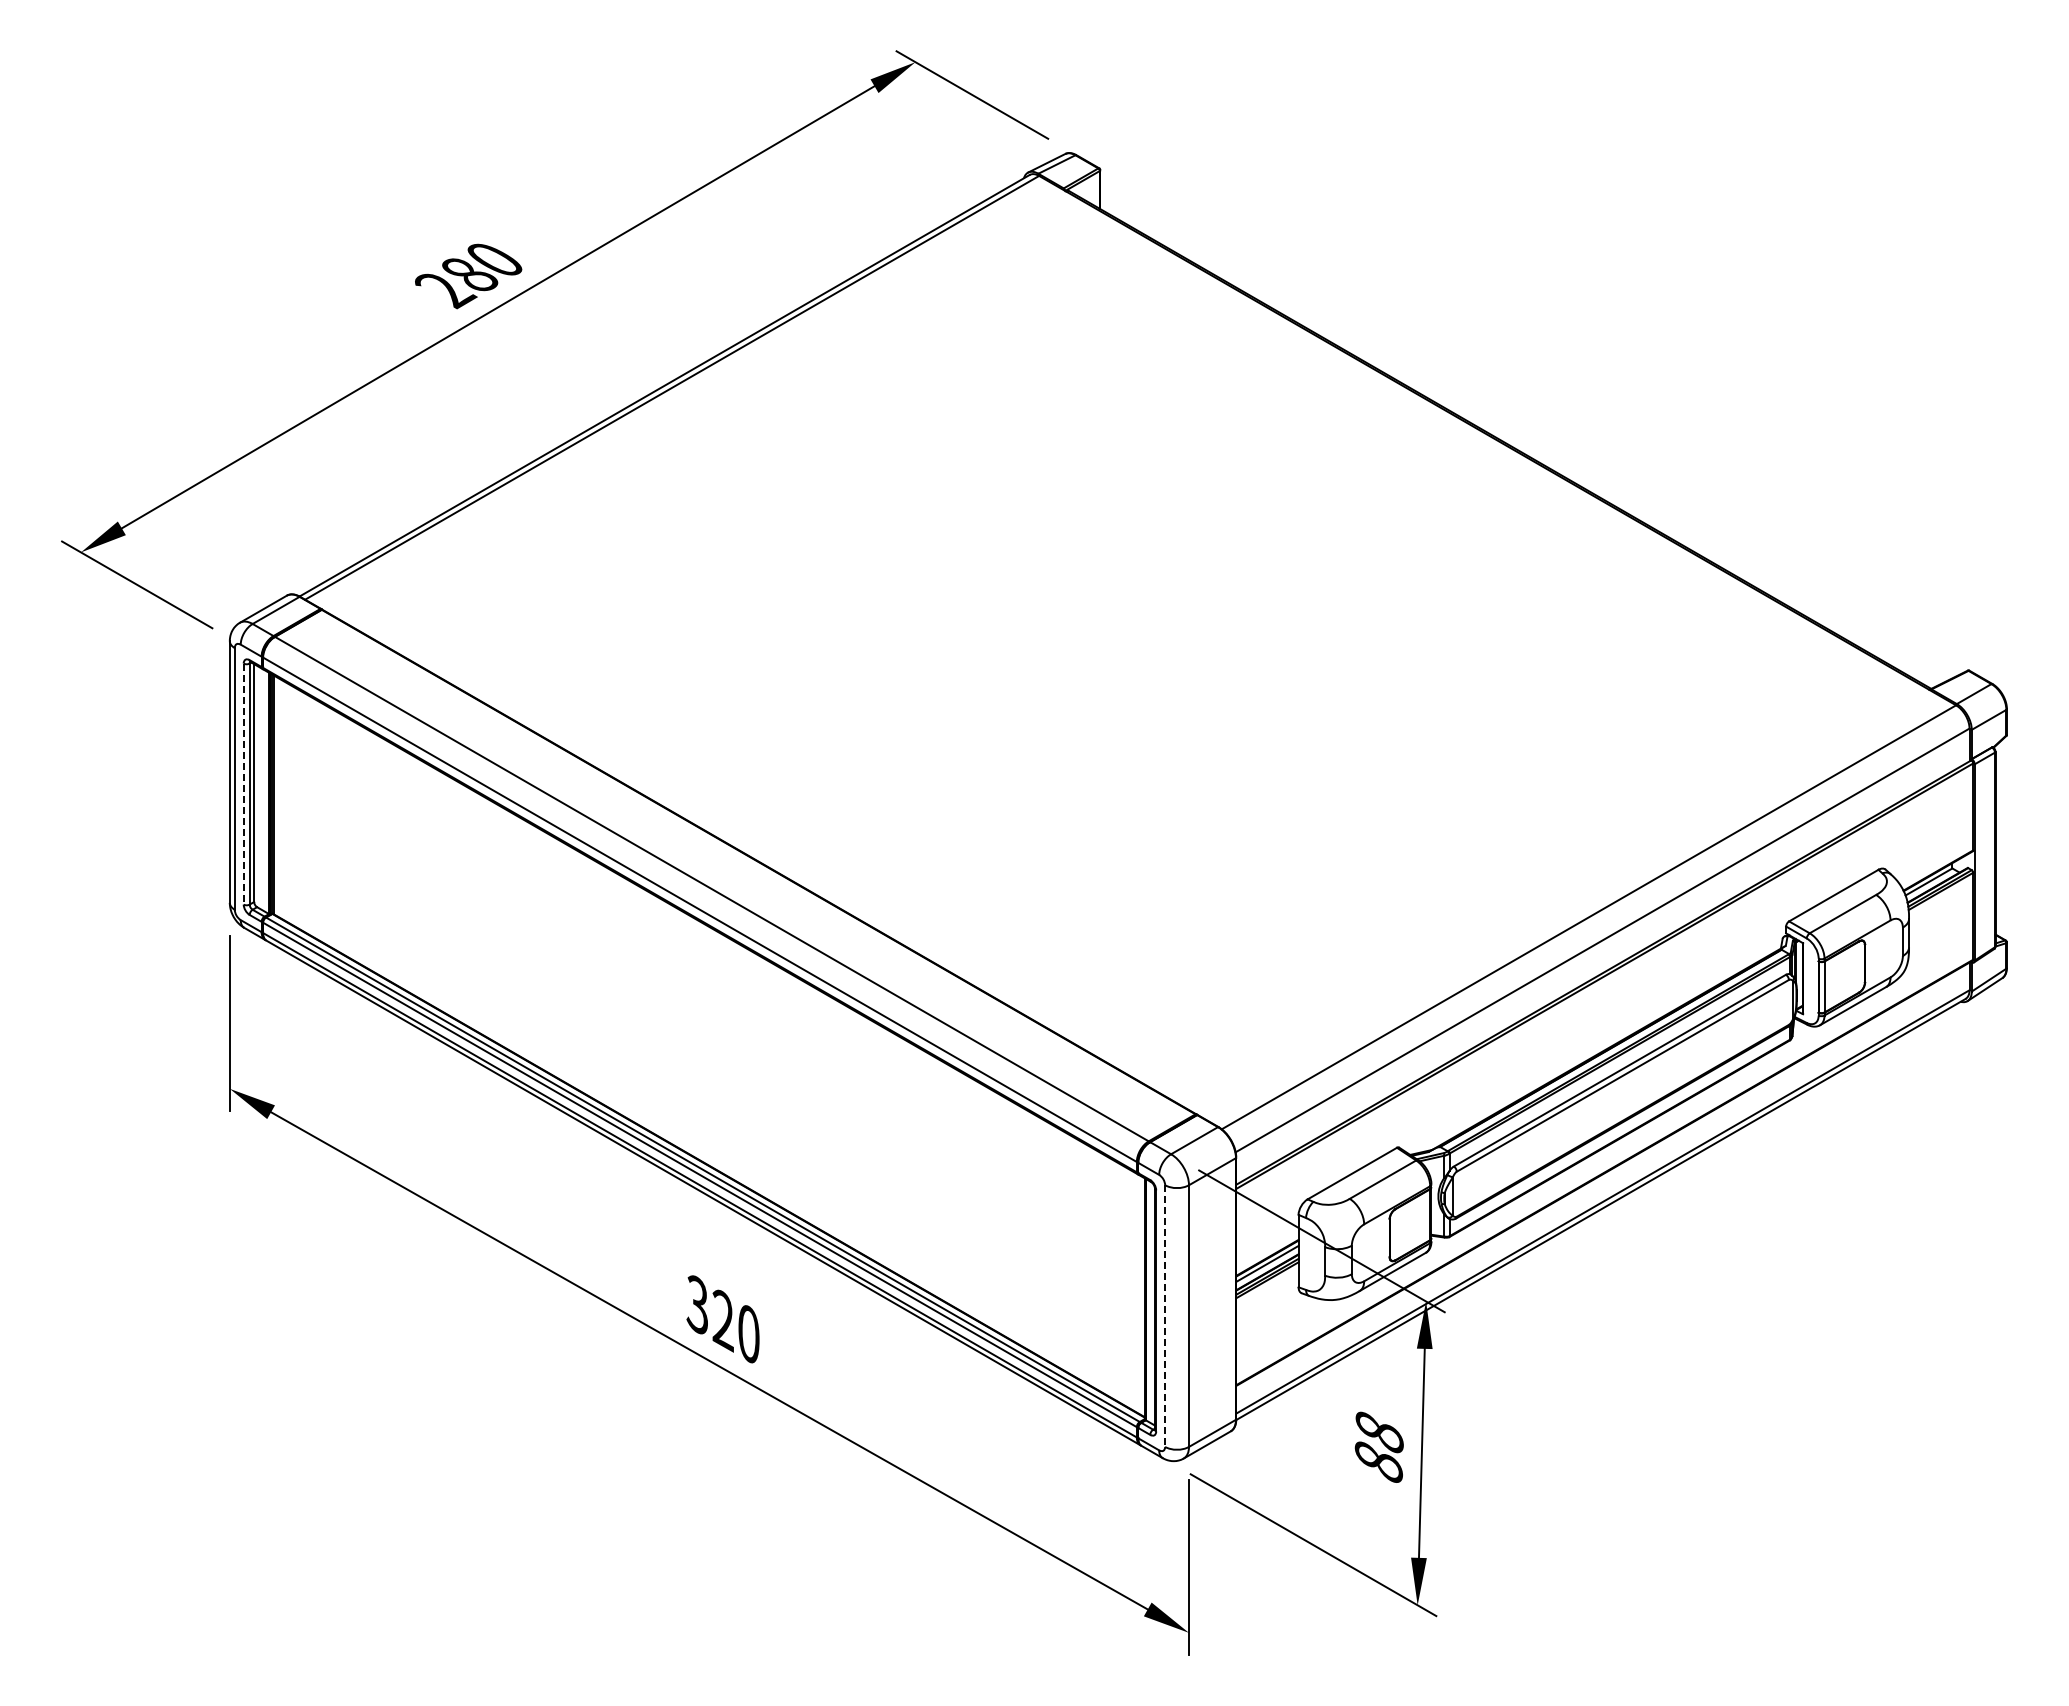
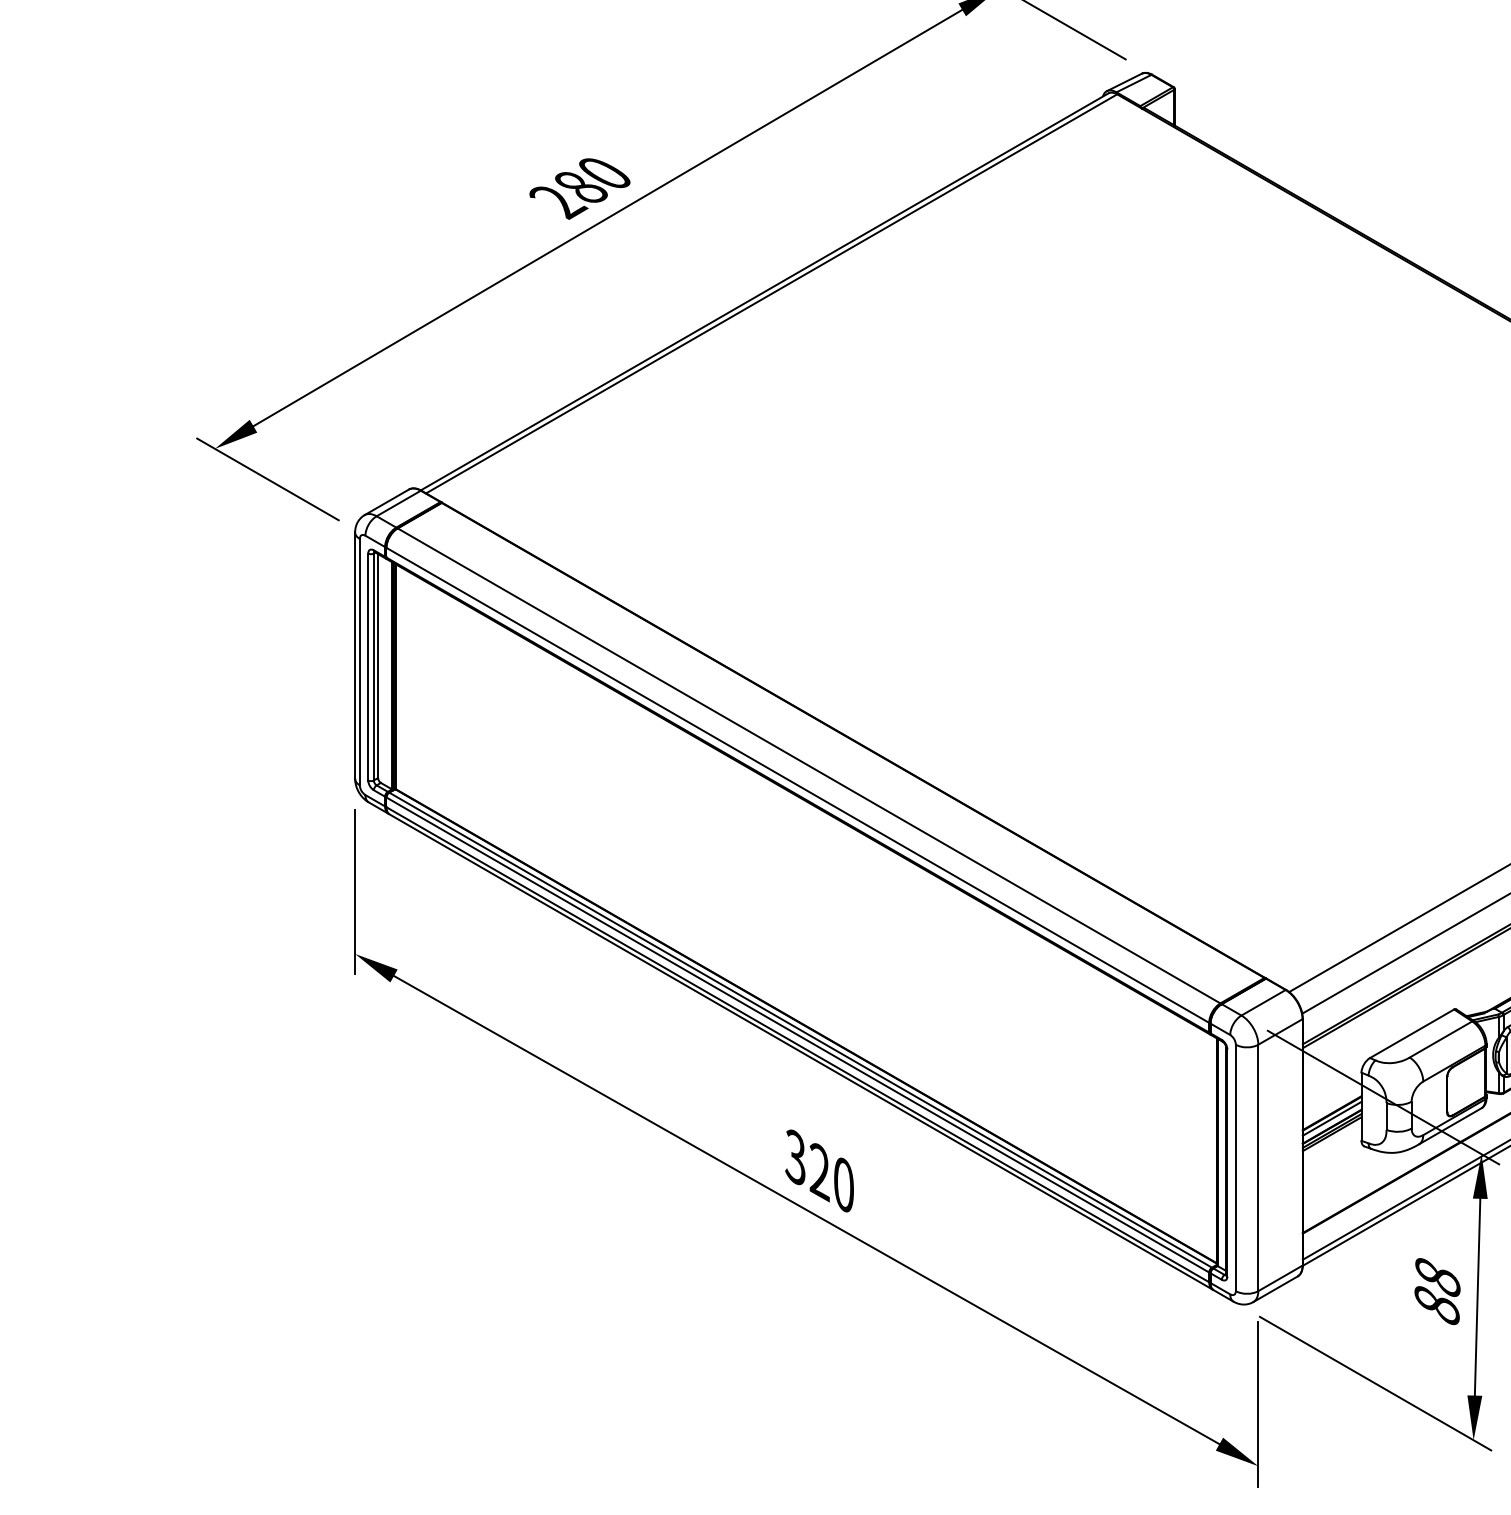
line: (243, 784) -> (368, 667), dashed -> solid
line: (1165, 1316) -> (1236, 1168), dashed -> solid

